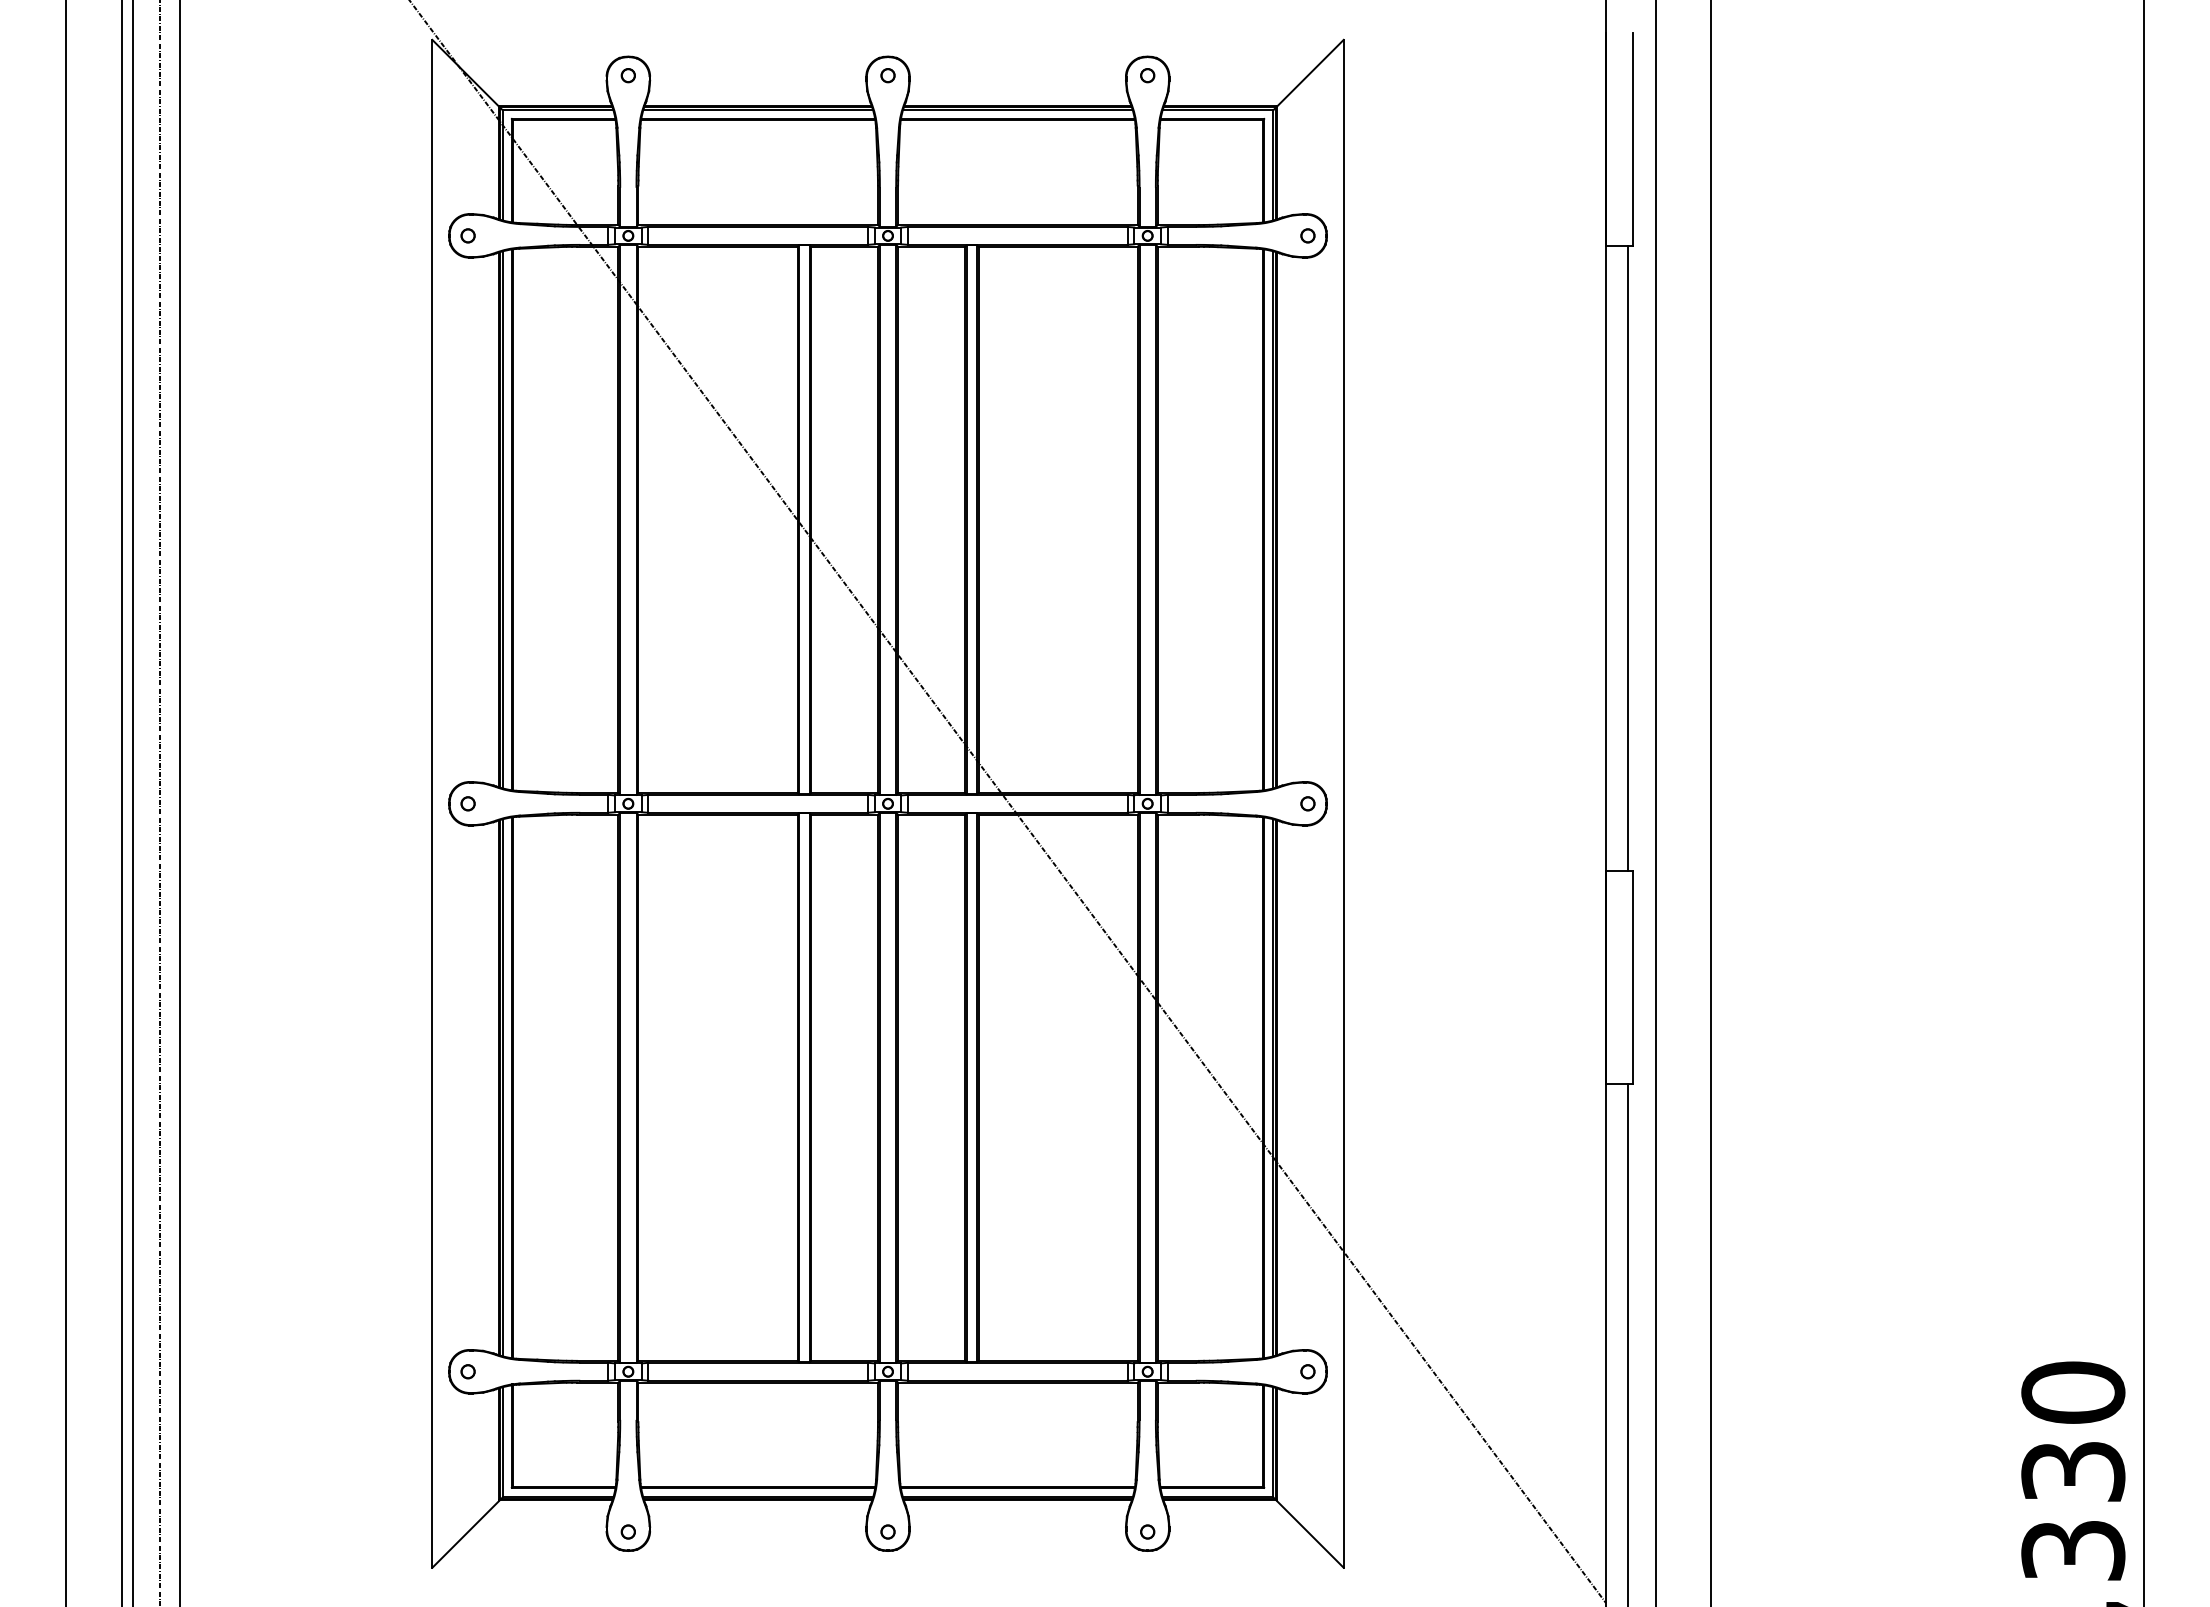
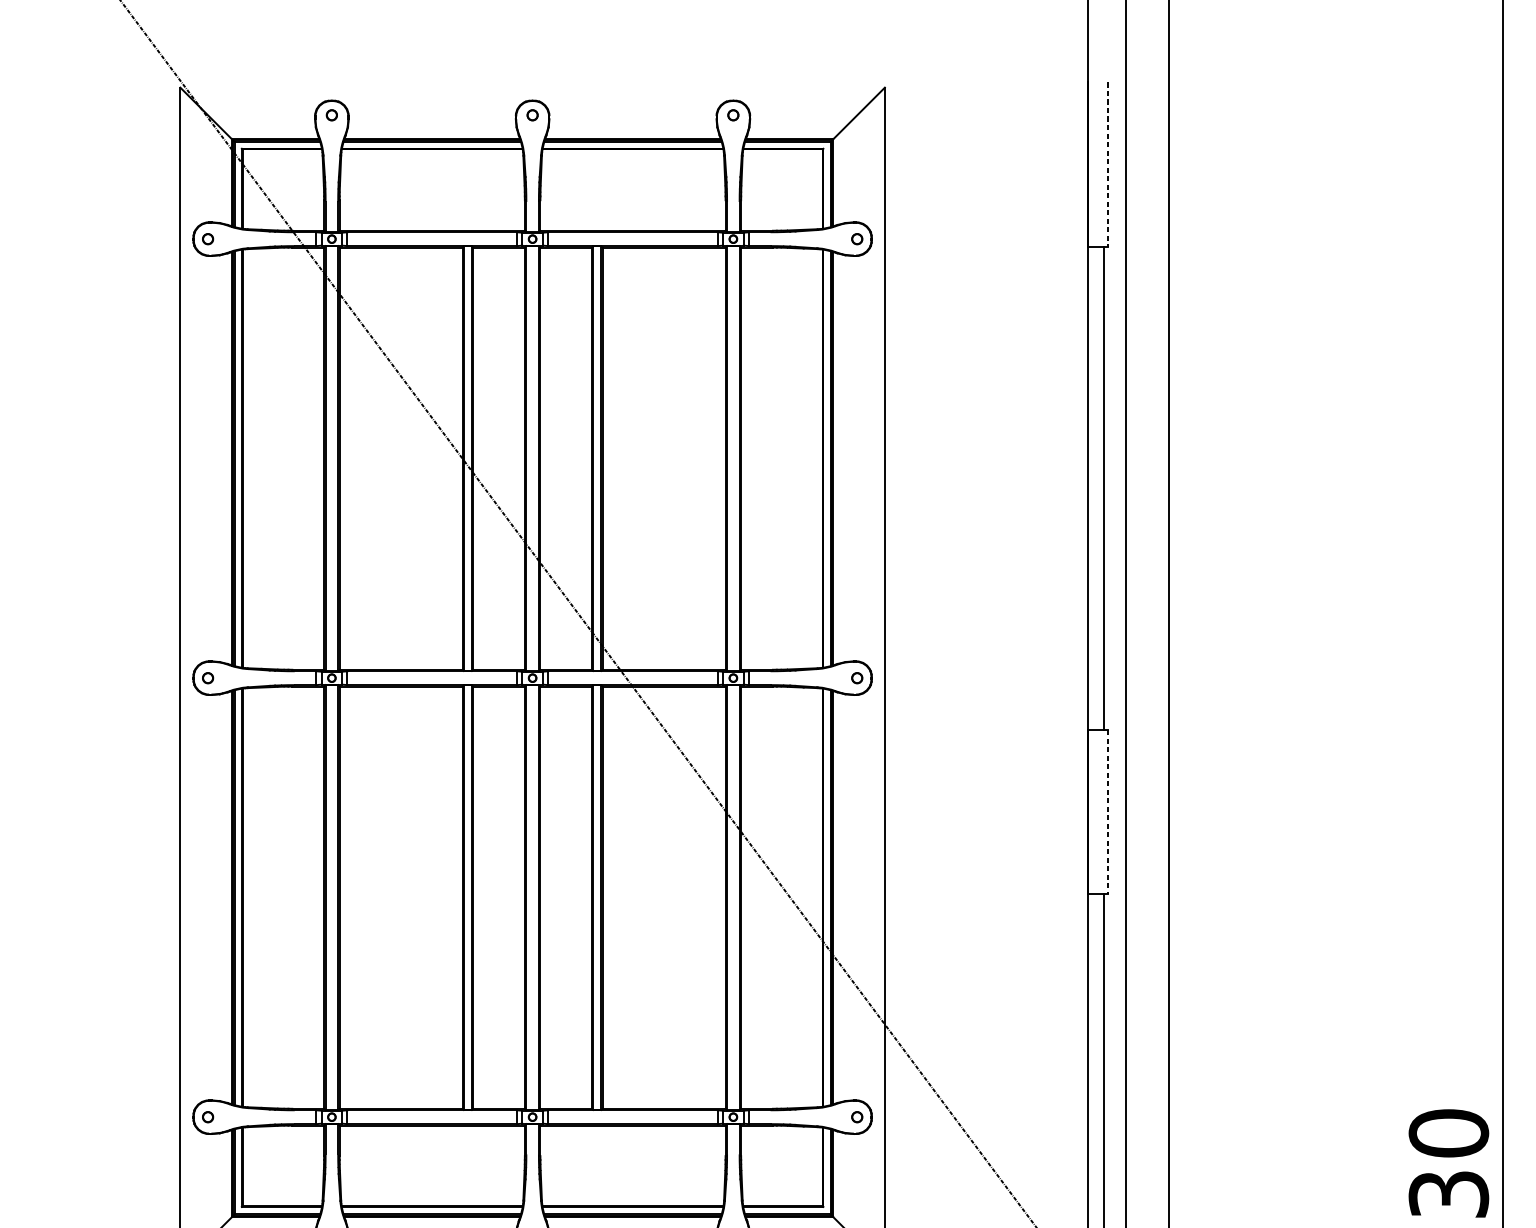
line: (1632, 140) -> (1108, 165), solid -> dashed
line: (1632, 977) -> (1108, 812), solid -> dashed

